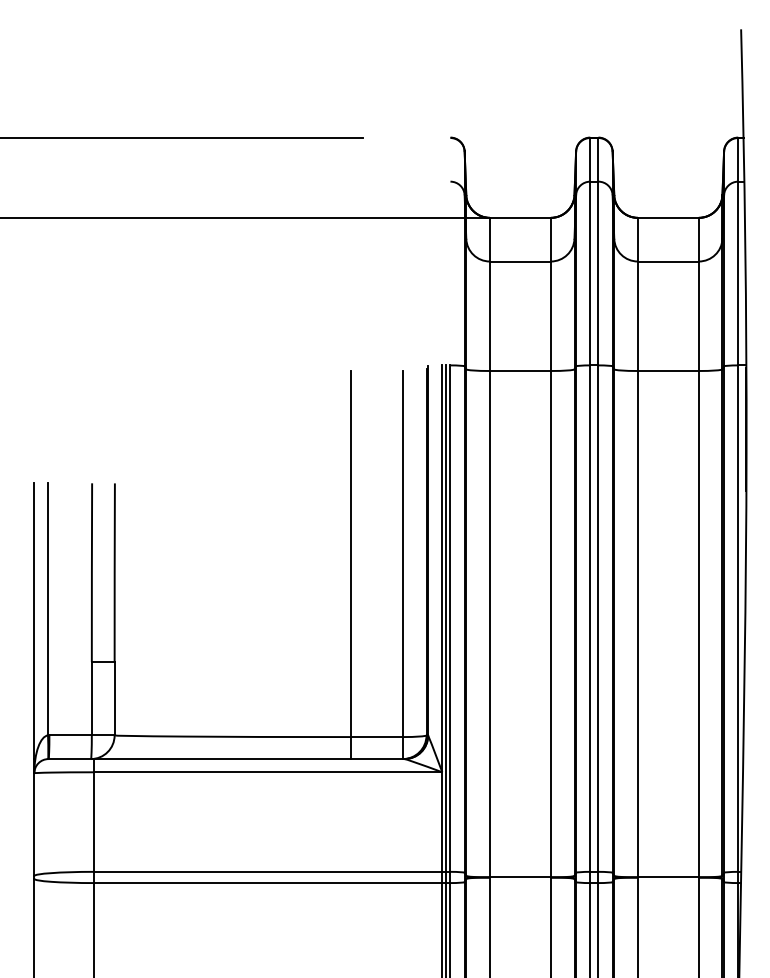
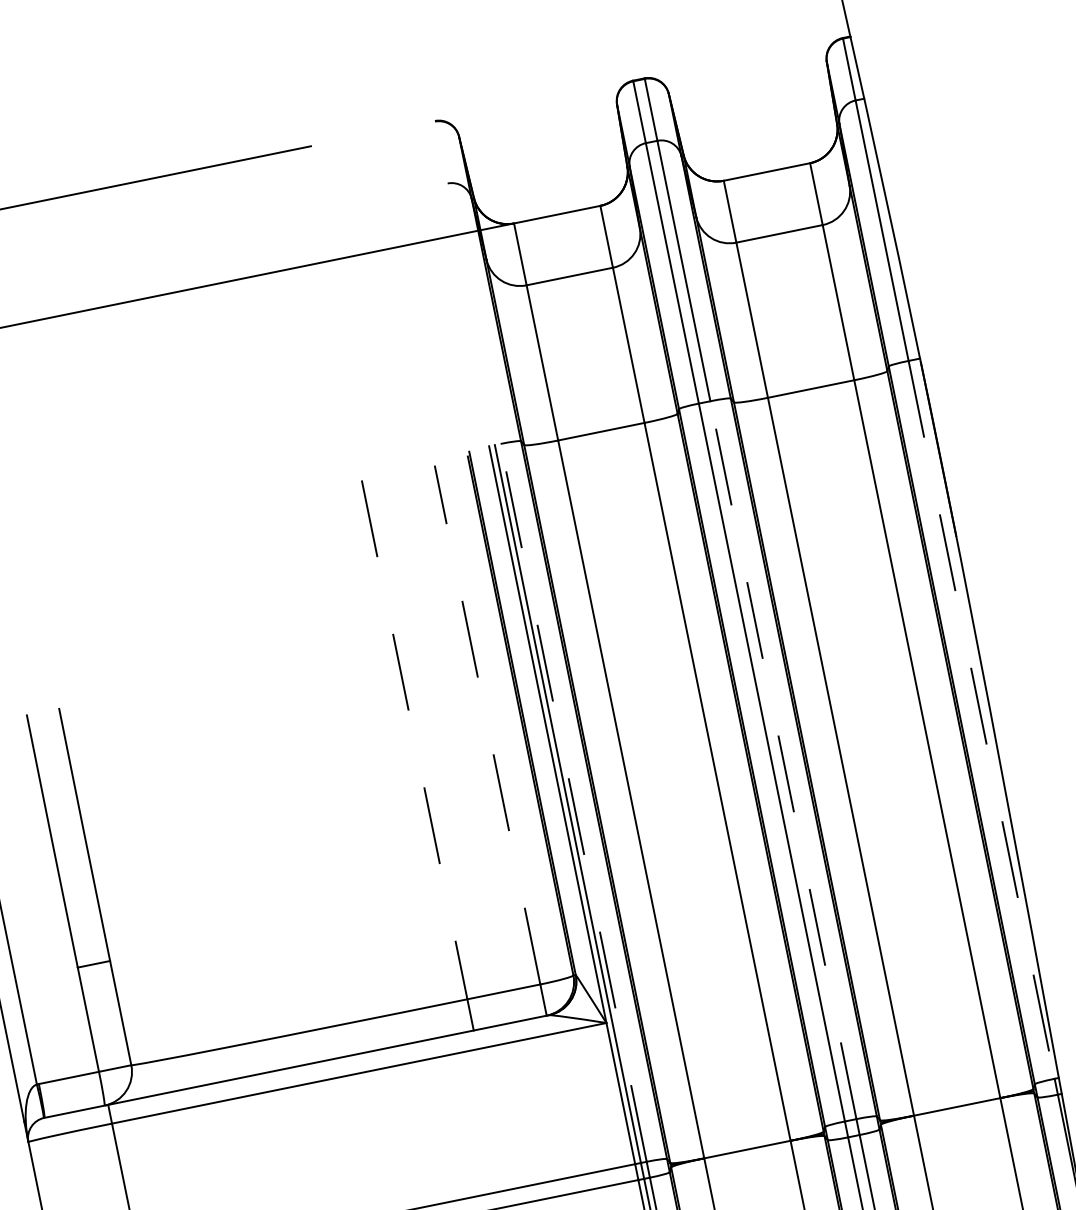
line: (402, 553) -> (486, 724), solid -> dashed
line: (351, 554) -> (414, 740), solid -> dashed
line: (450, 618) -> (573, 802), solid -> dashed
line: (598, 618) -> (783, 760), solid -> dashed
line: (738, 619) -> (982, 721), solid -> dashed

